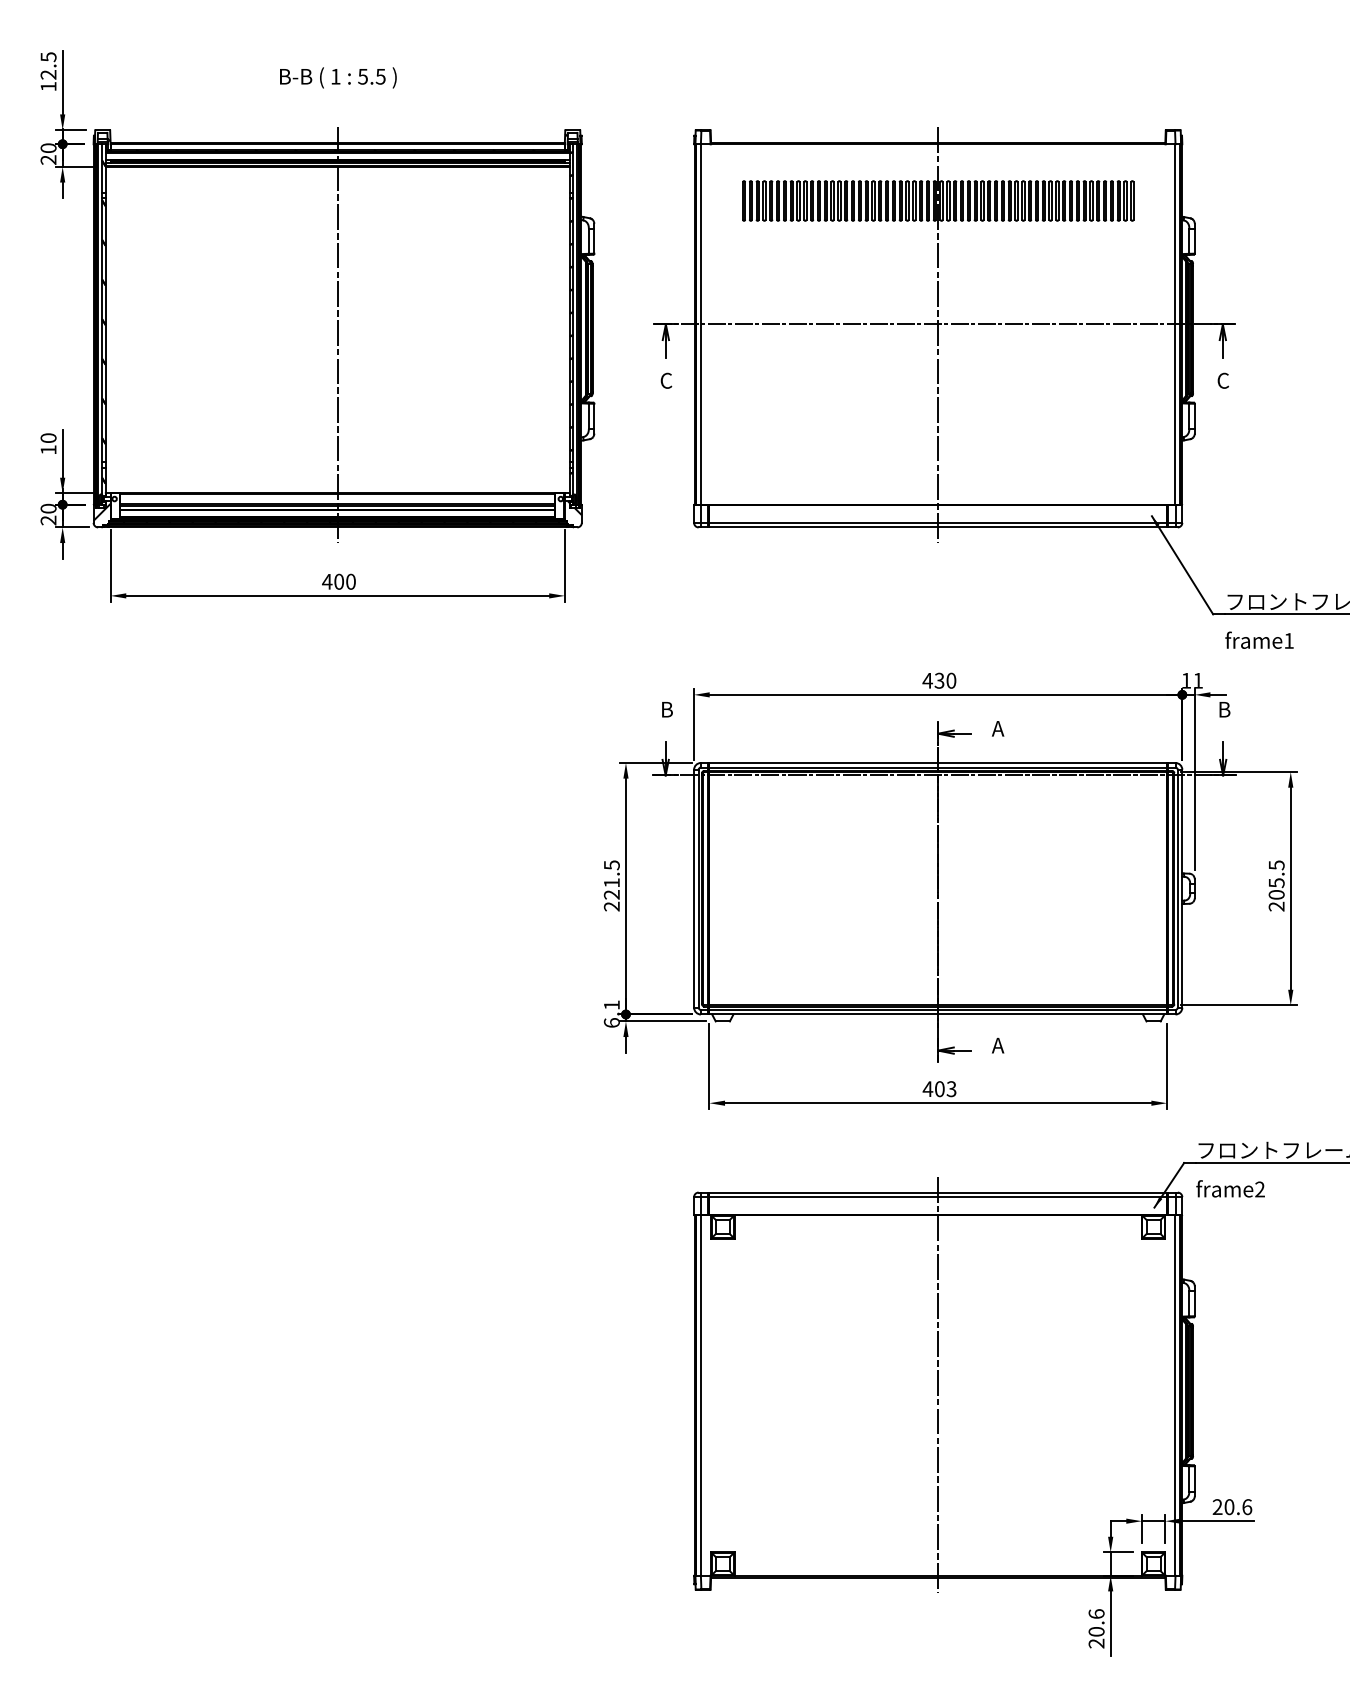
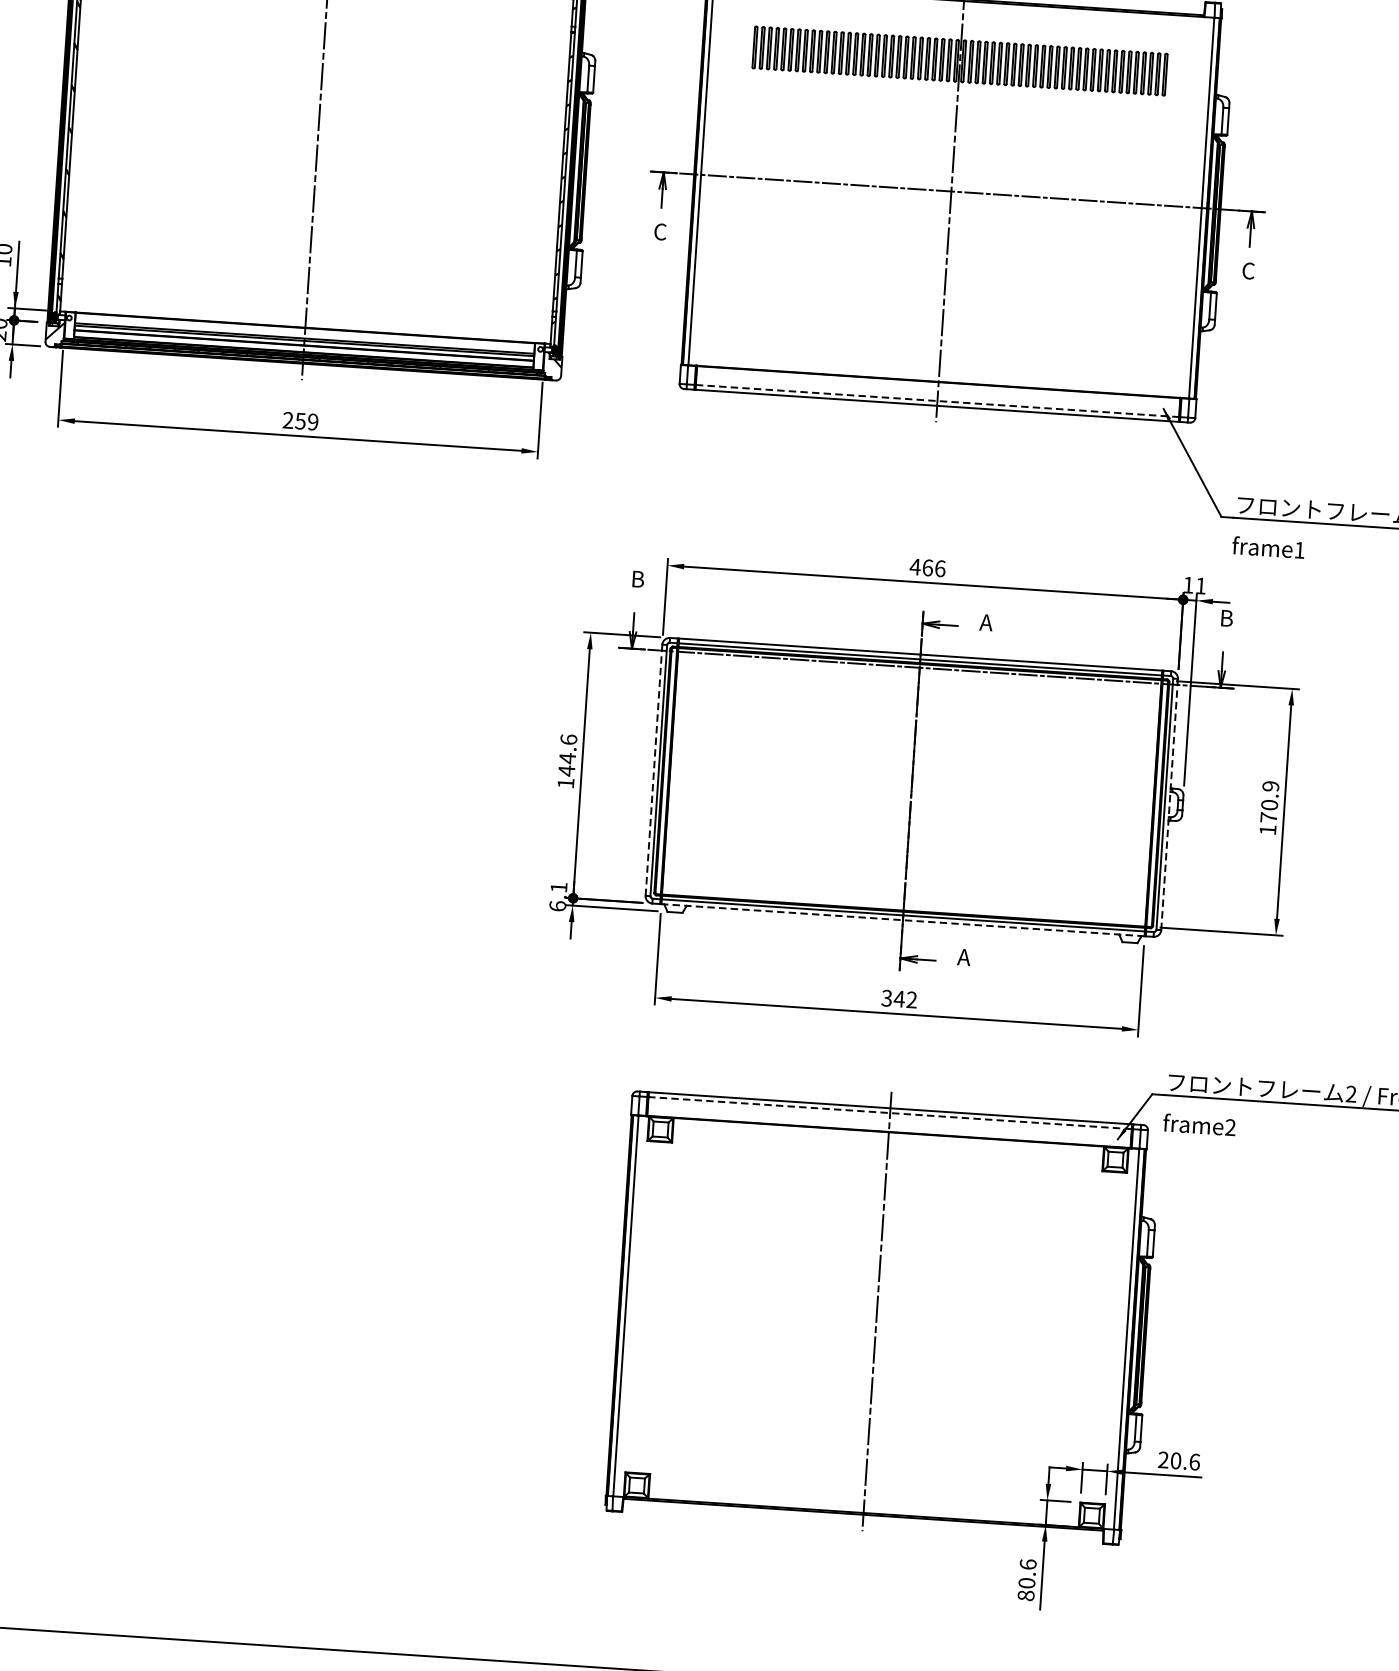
line: (938, 522) -> (937, 400), solid -> dashed
text: (338, 581) -> (300, 420), 400 -> 259
text: (945, 680) -> (934, 567), 430 -> 466
text: (611, 885) -> (567, 761), 221.5 -> 144.6
text: (1276, 885) -> (1269, 807), 205.5 -> 170.9
line: (694, 888) -> (654, 770), solid -> dashed
line: (1182, 888) -> (1169, 804), solid -> dashed
line: (938, 1014) -> (903, 920), solid -> dashed
text: (939, 1089) -> (899, 999), 403 -> 342
line: (938, 1197) -> (890, 1113), solid -> dashed
text: (1096, 1643) -> (1026, 1595), 20.6 -> 80.6

